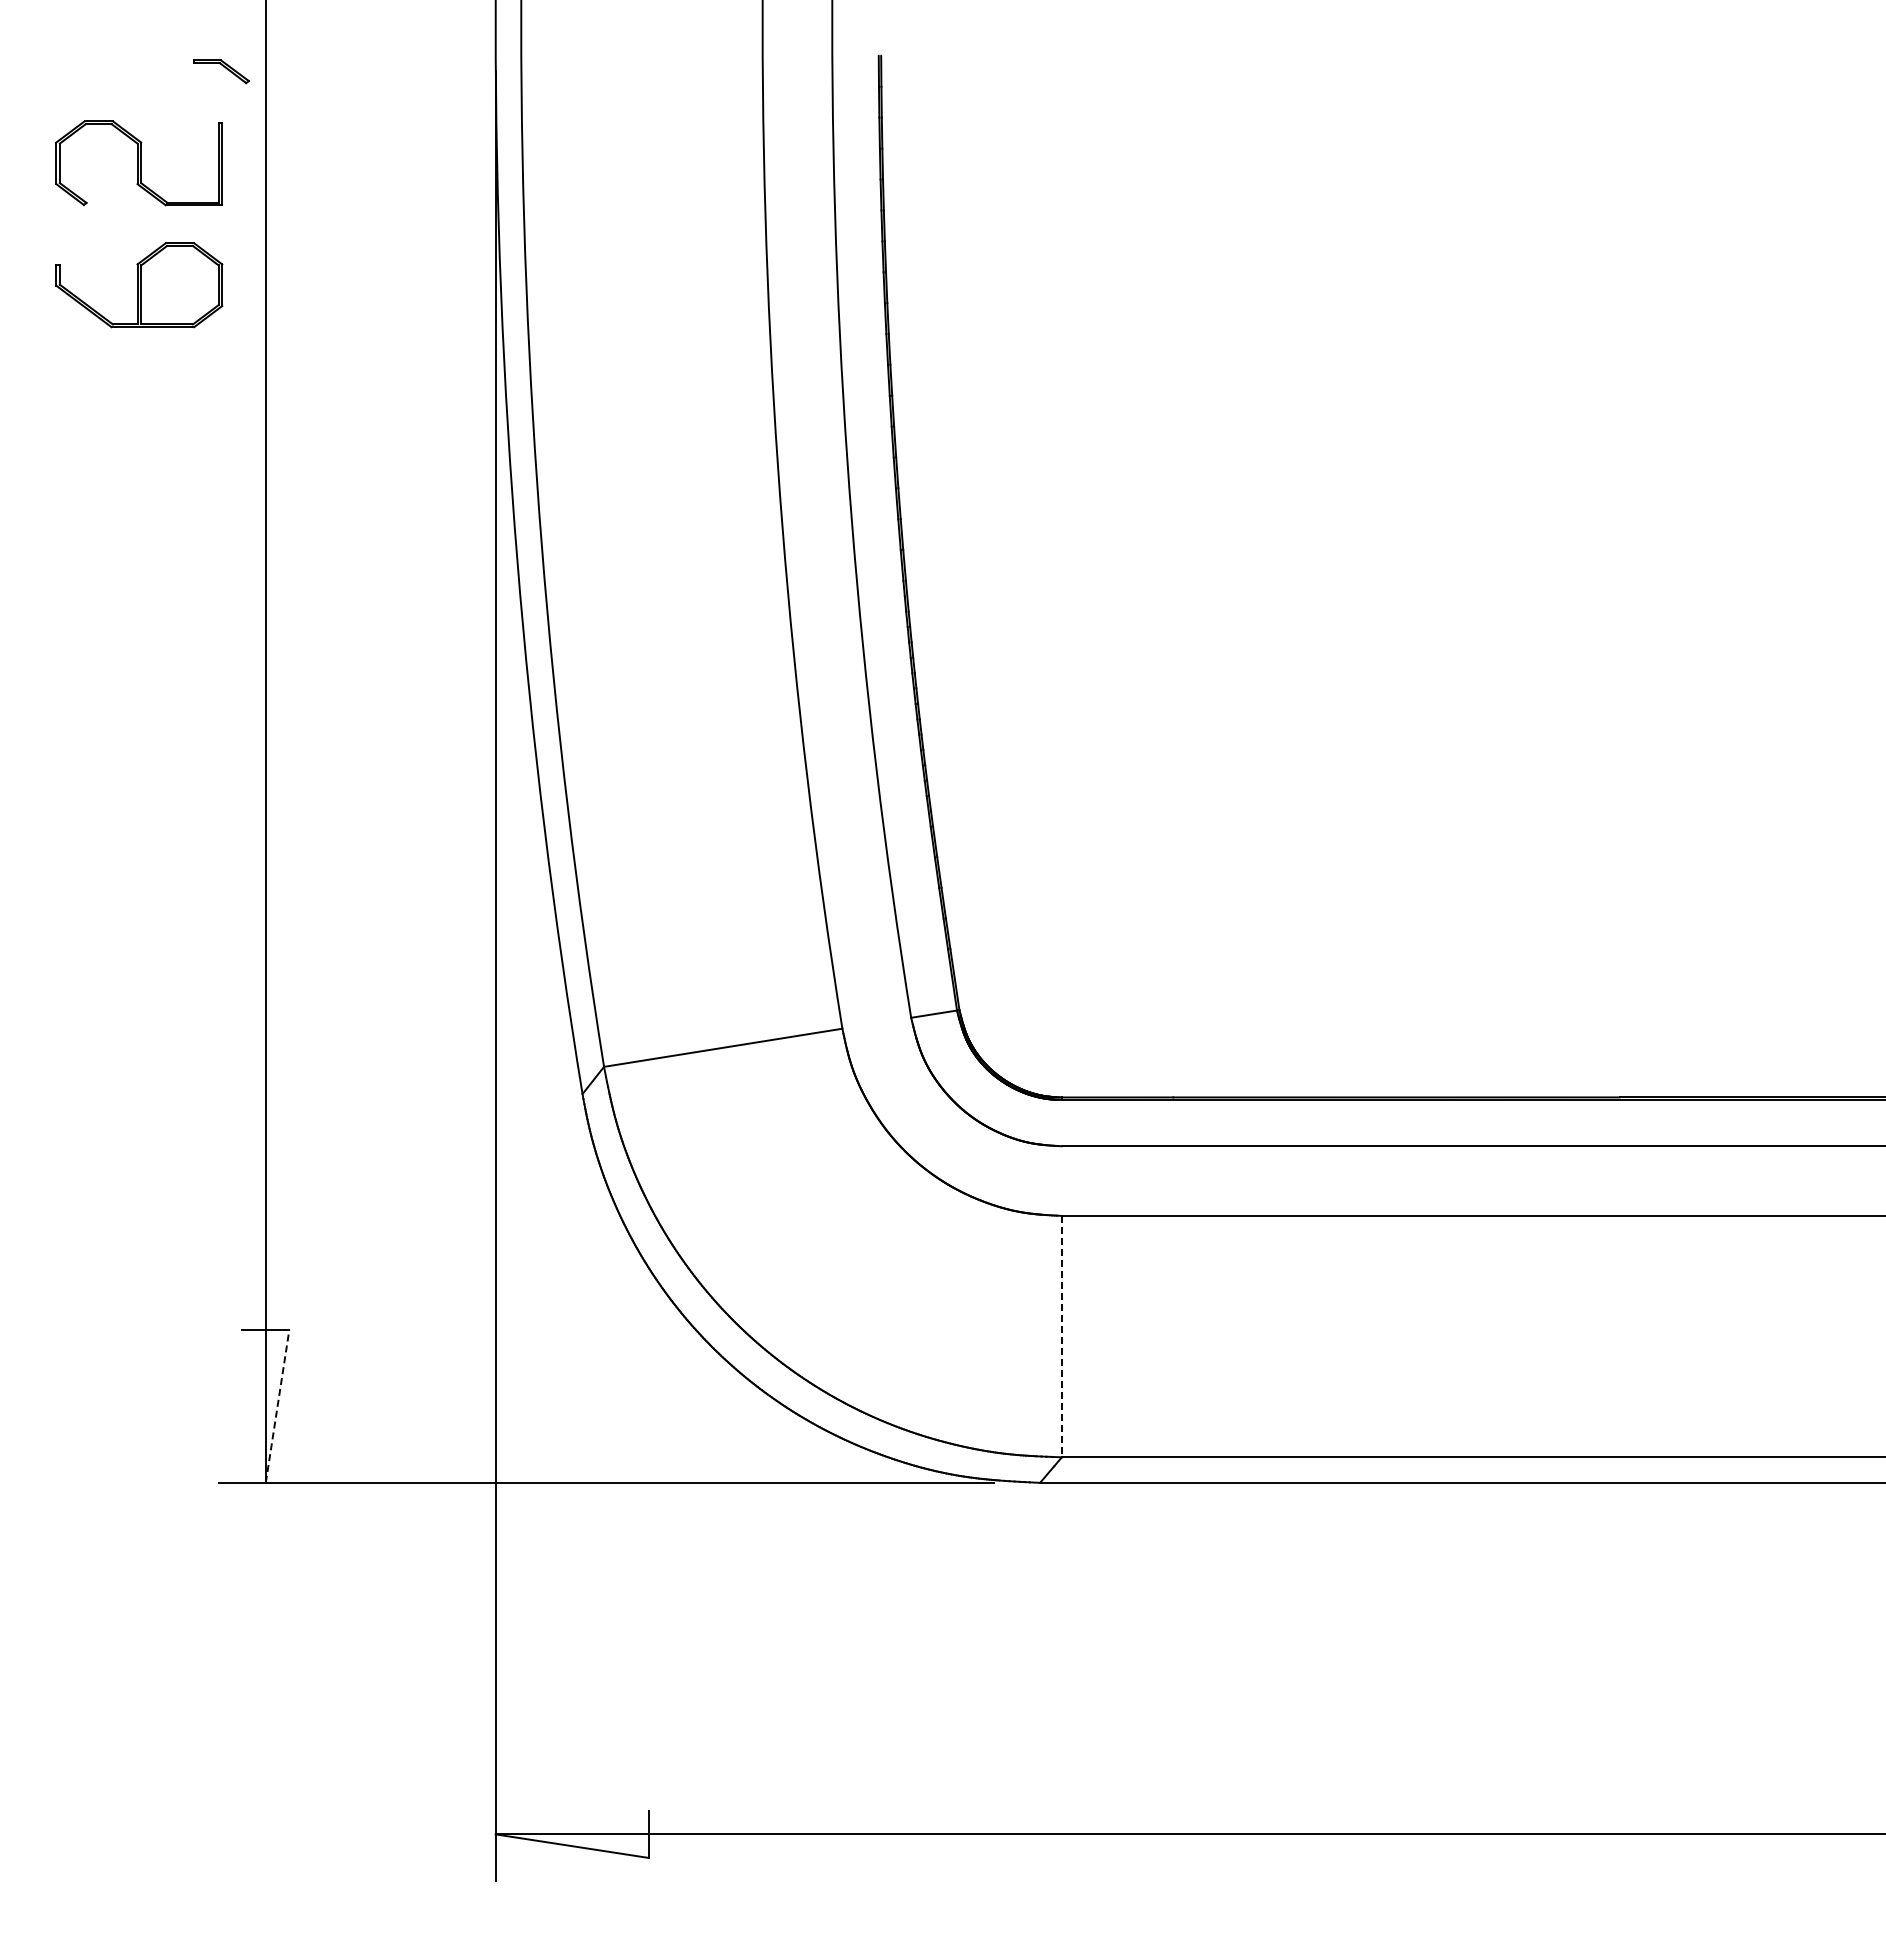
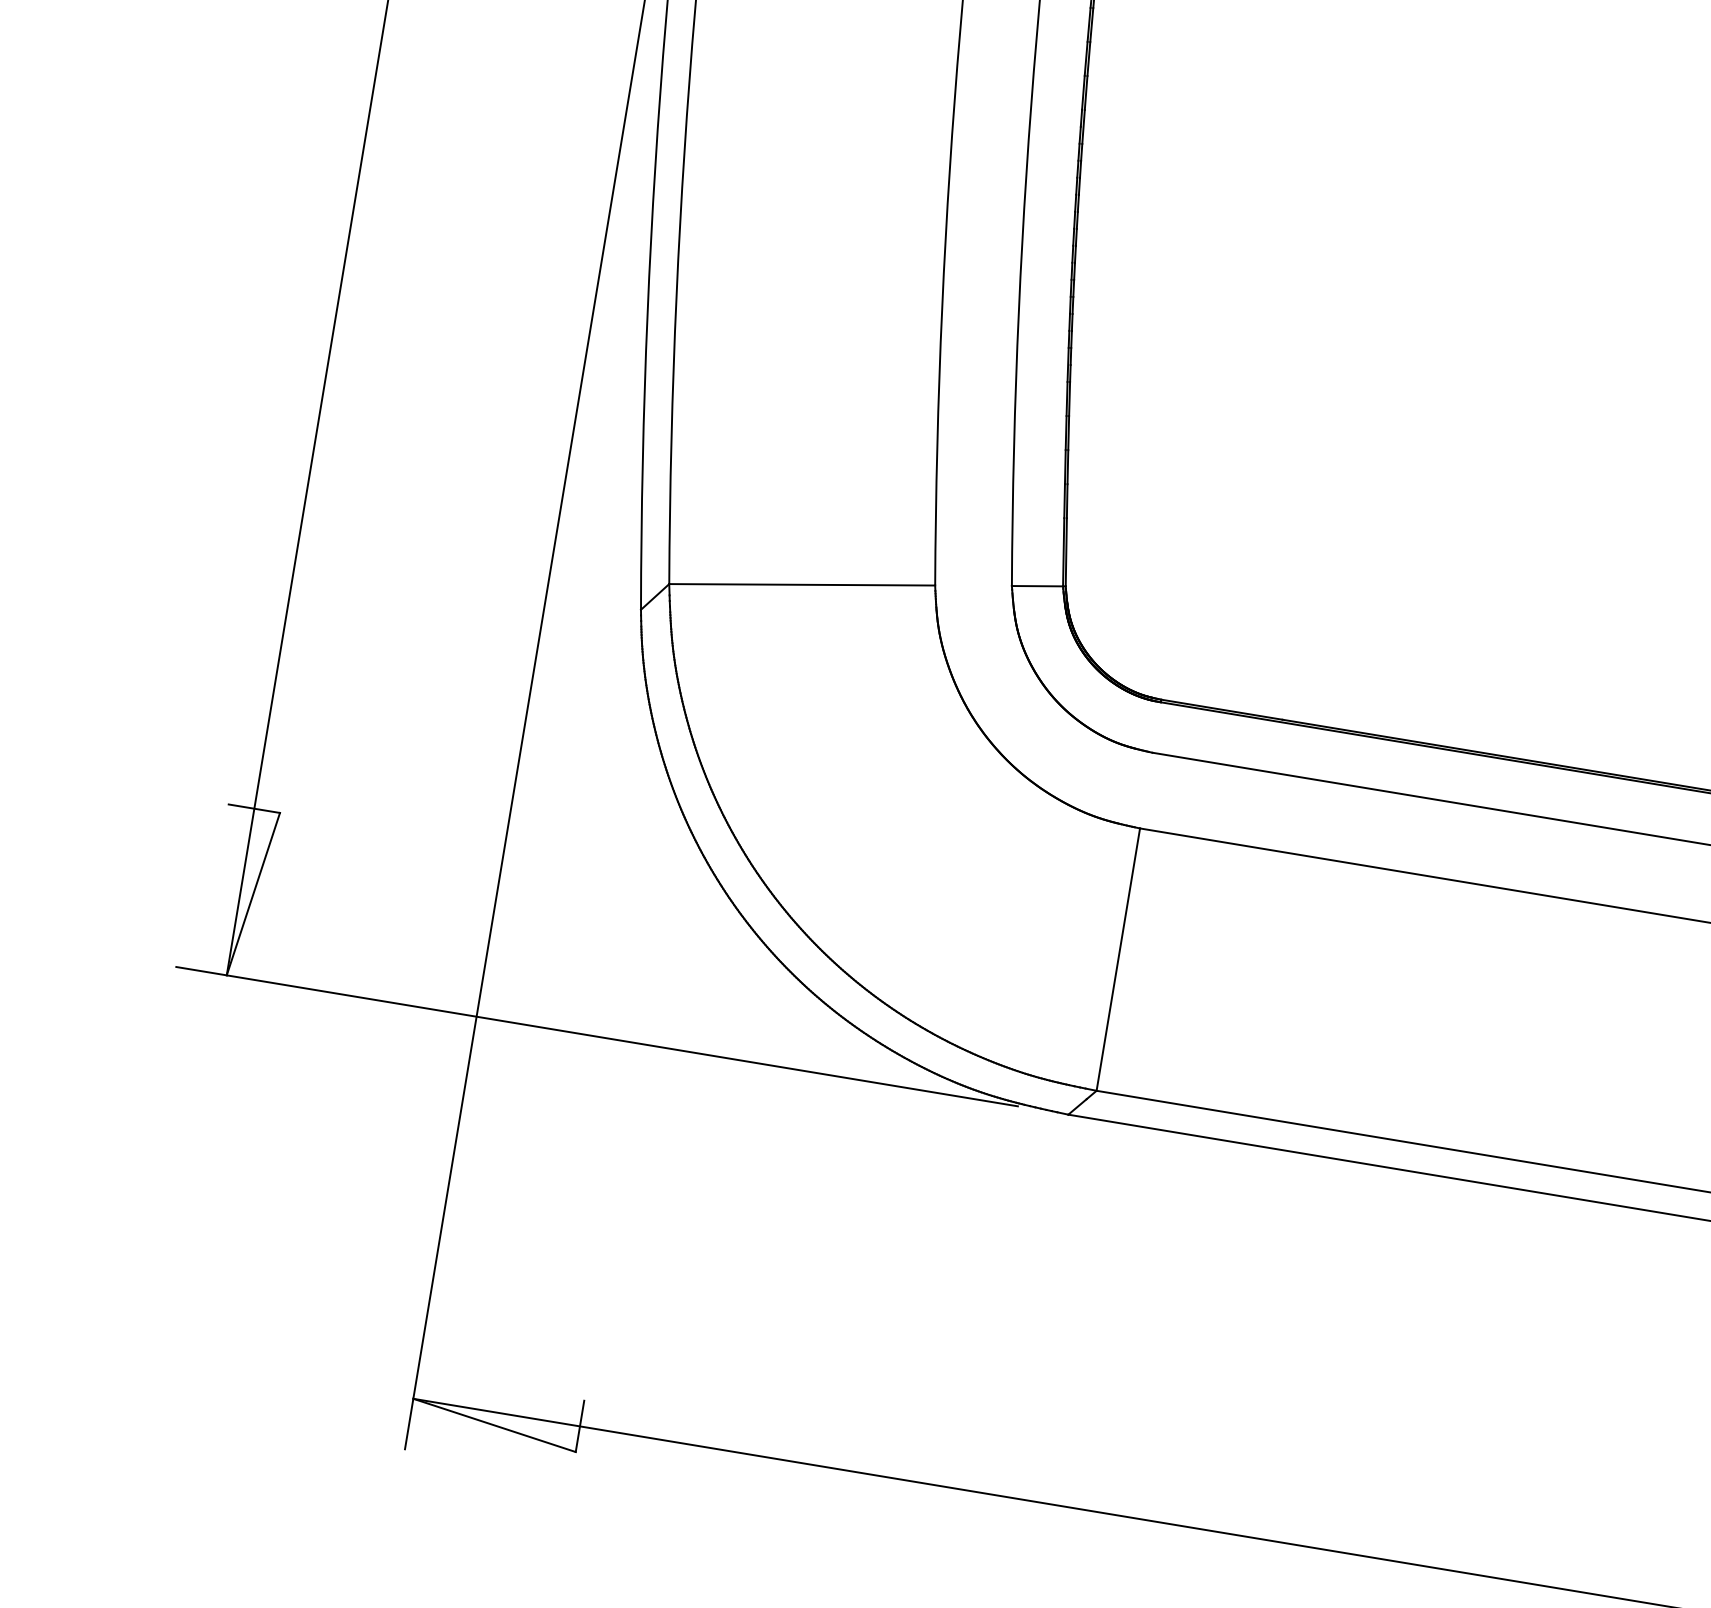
line: (1061, 1336) -> (1117, 959), dashed -> solid
line: (277, 1406) -> (253, 894), dashed -> solid

